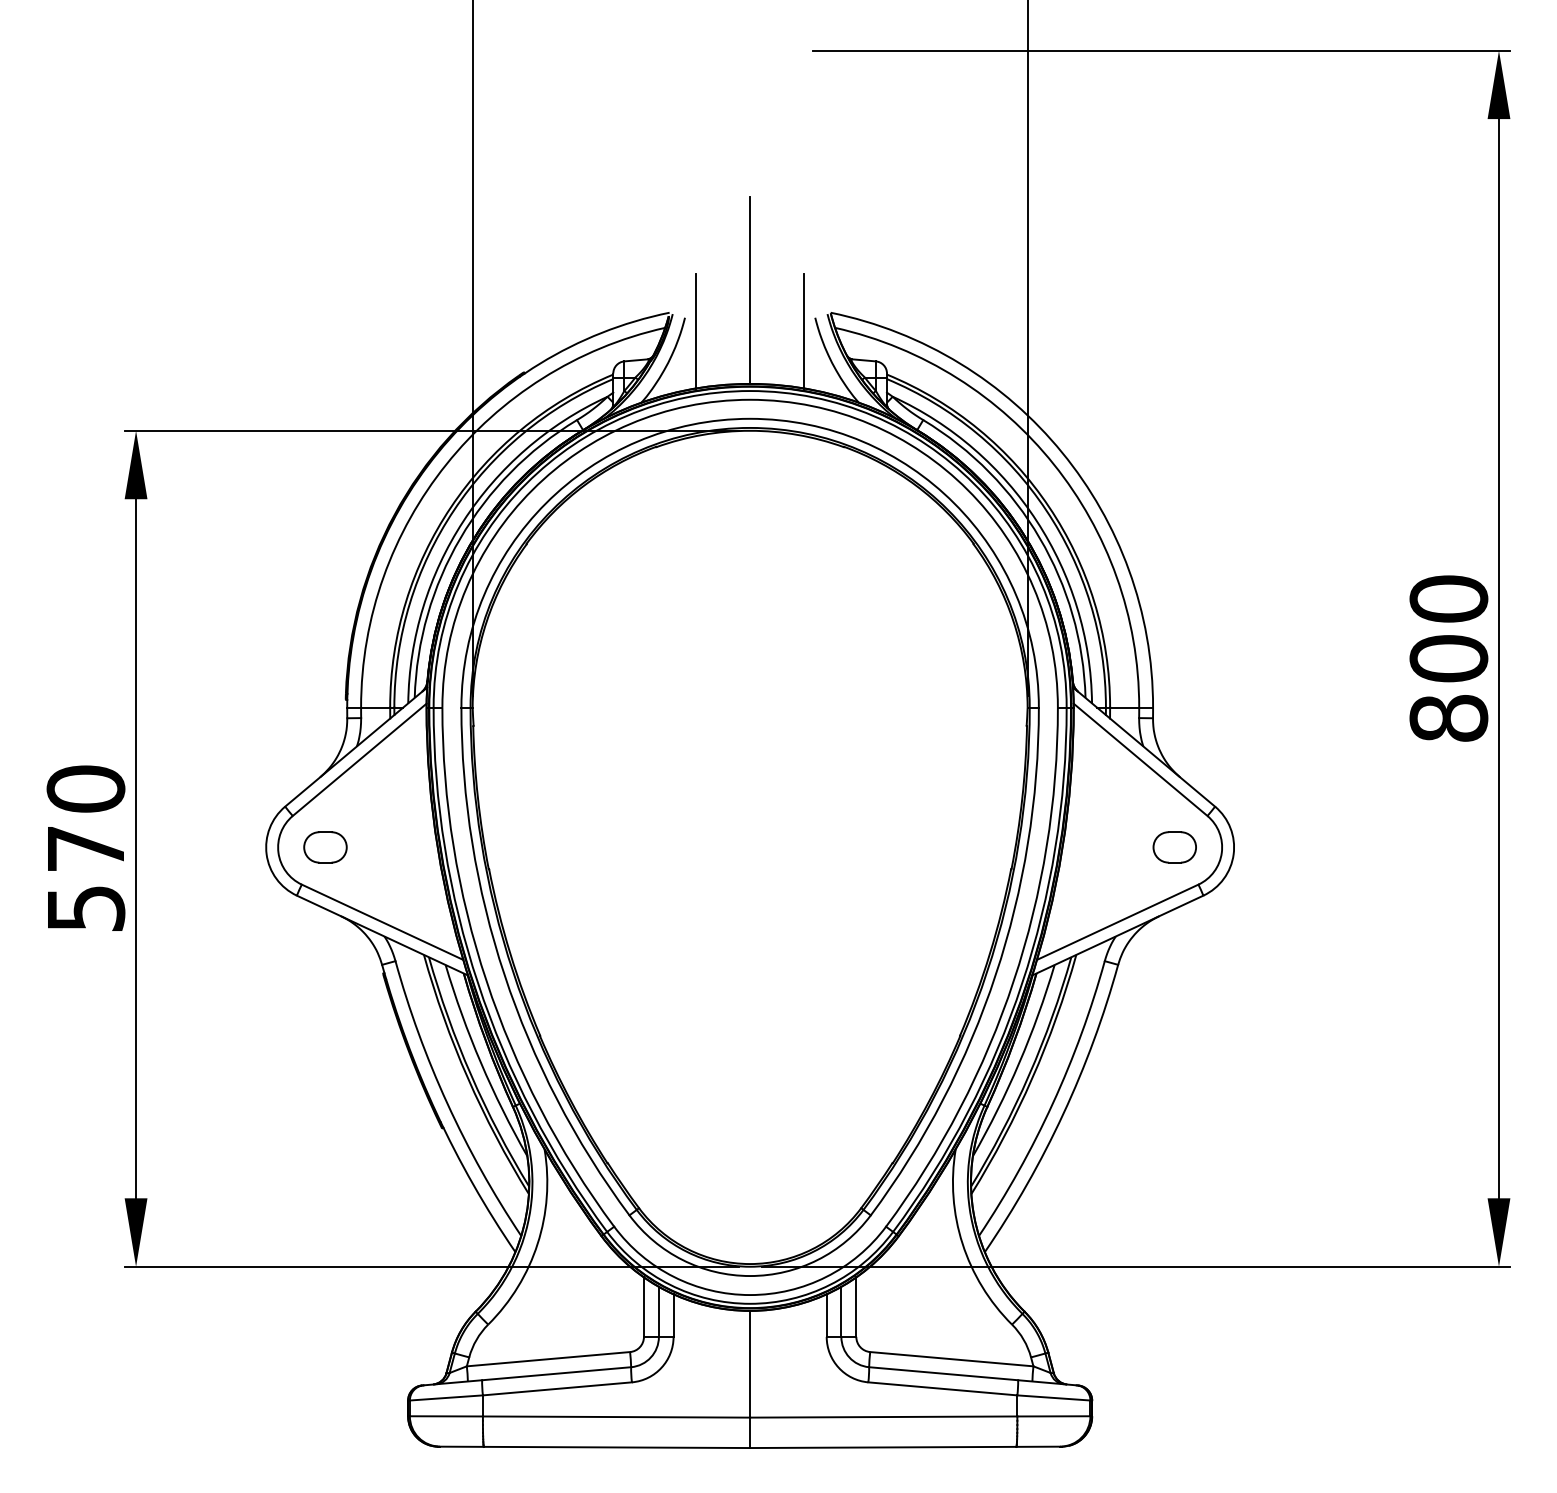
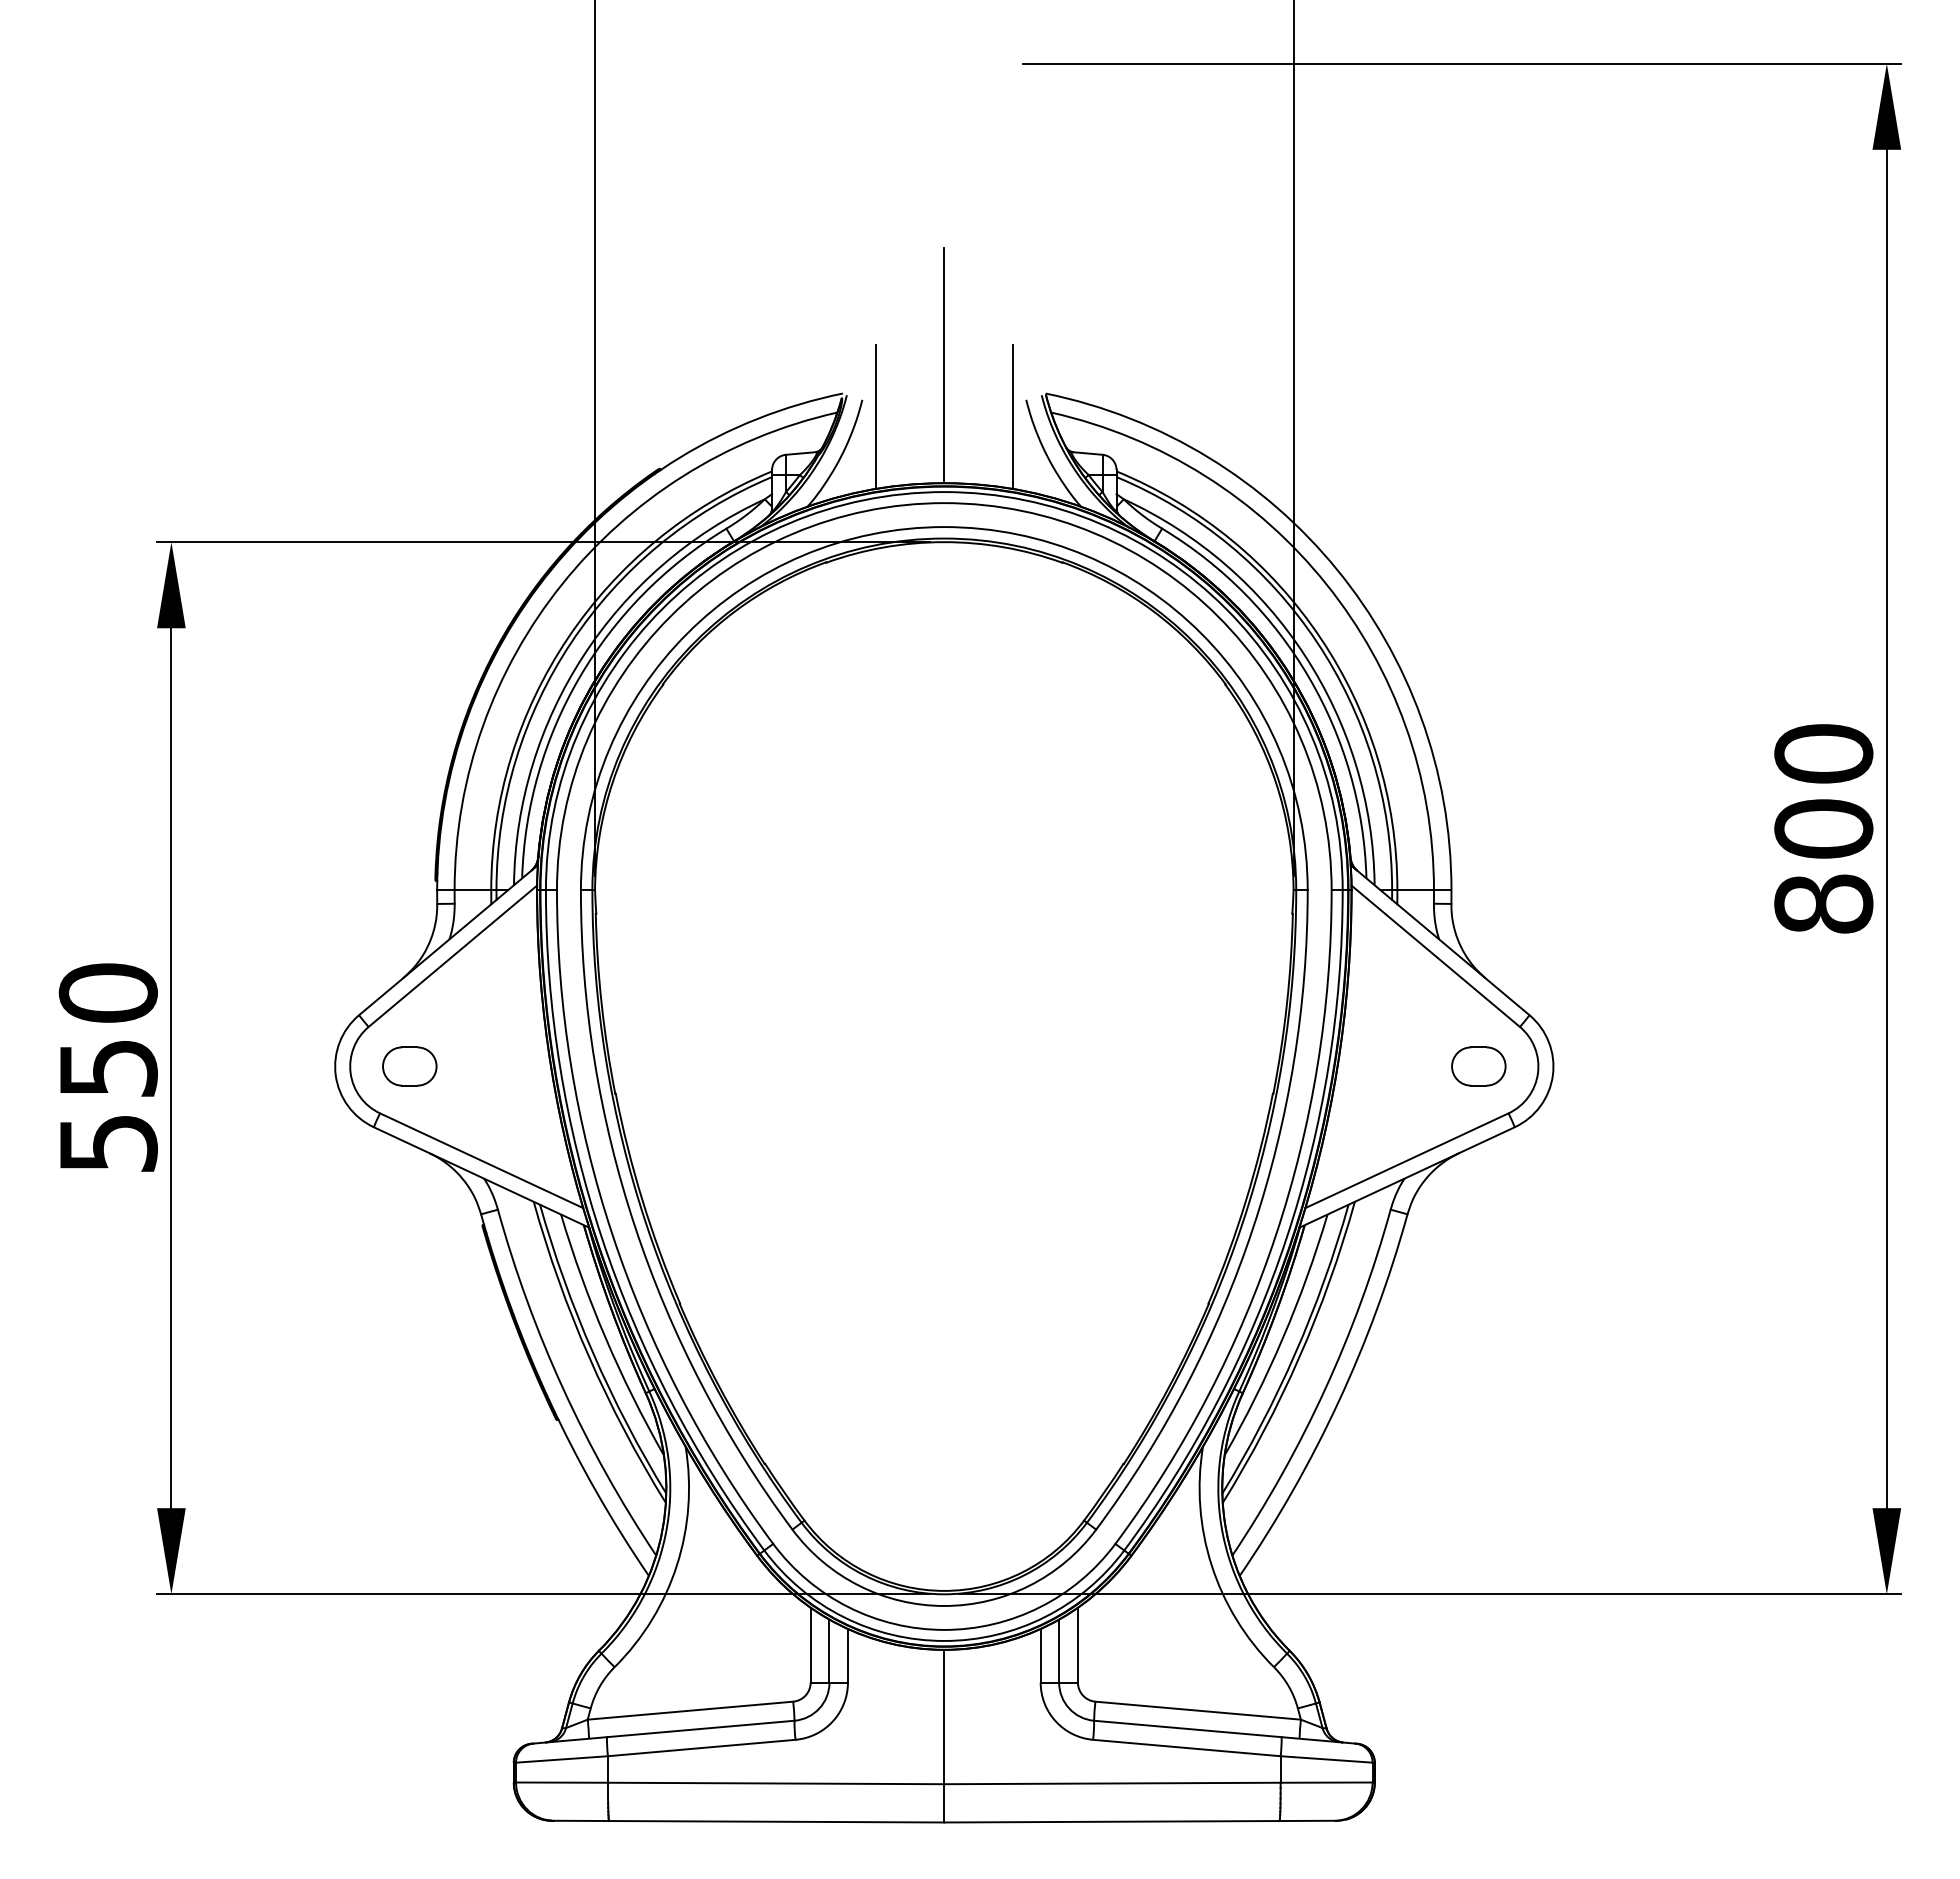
text: (86, 848) -> (108, 1068), 570 -> 550

